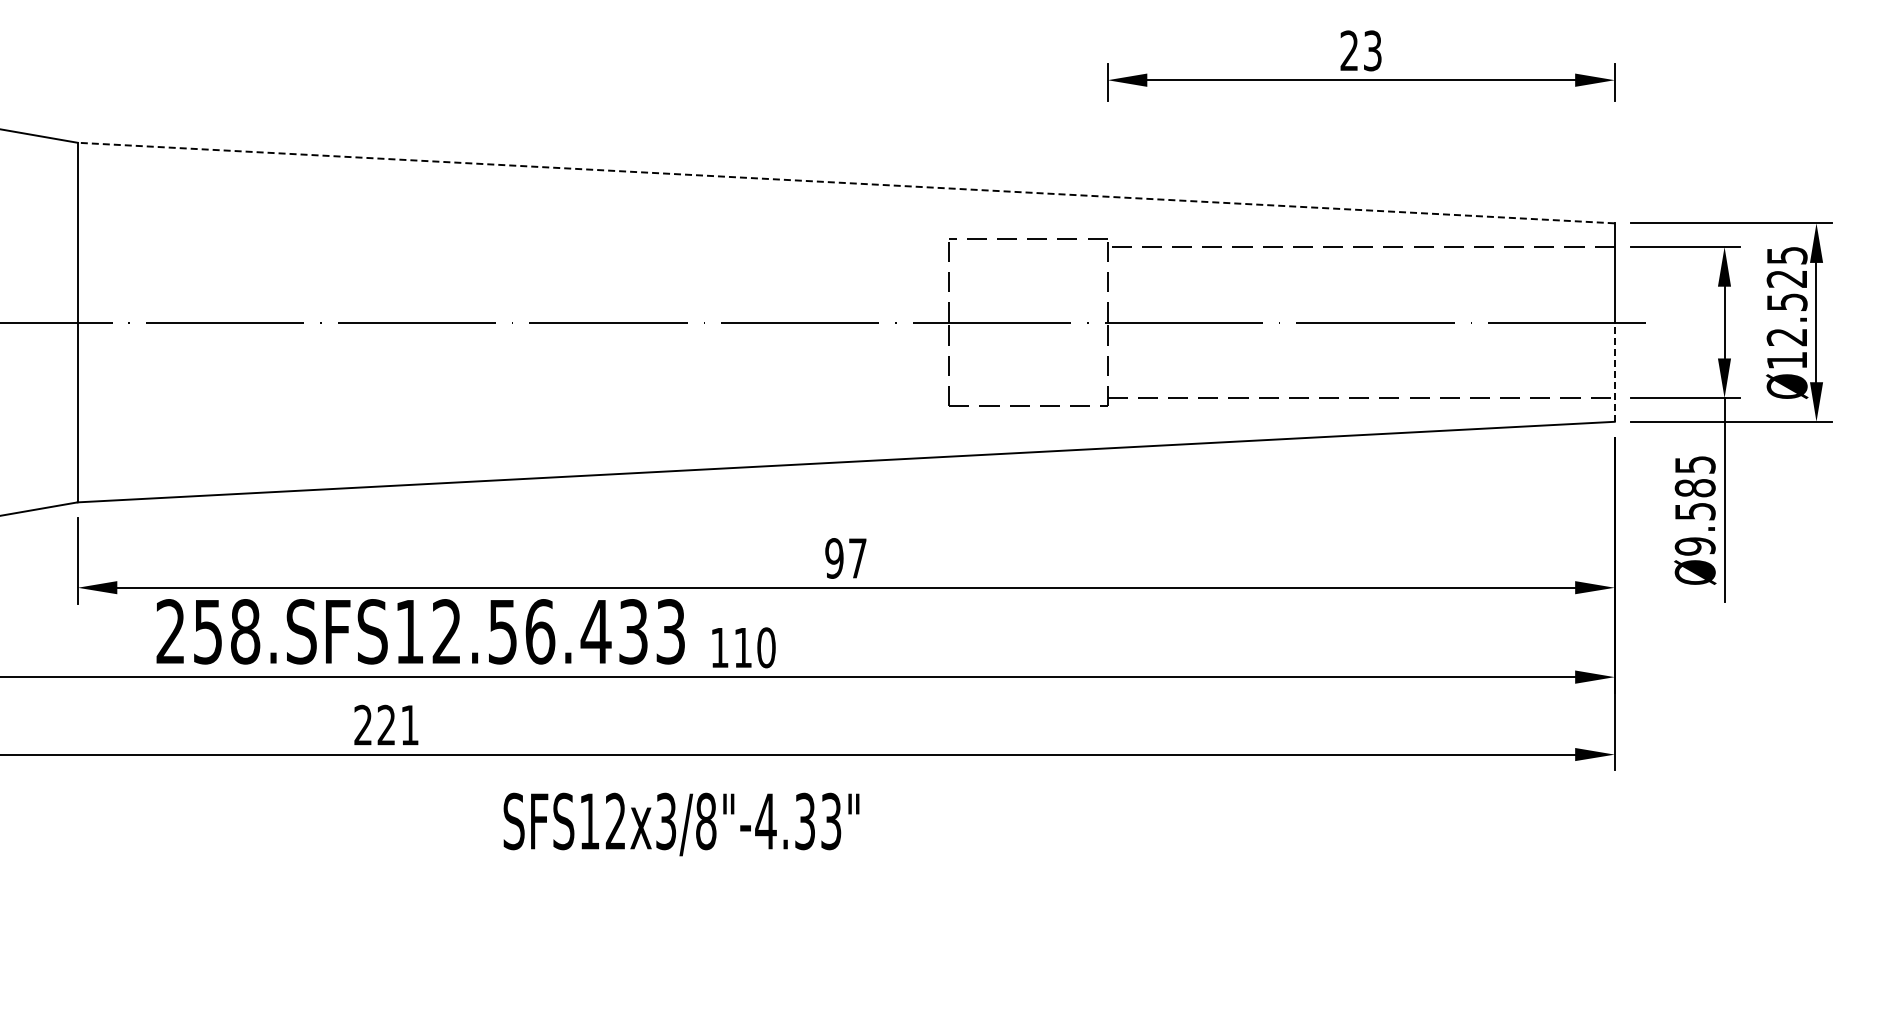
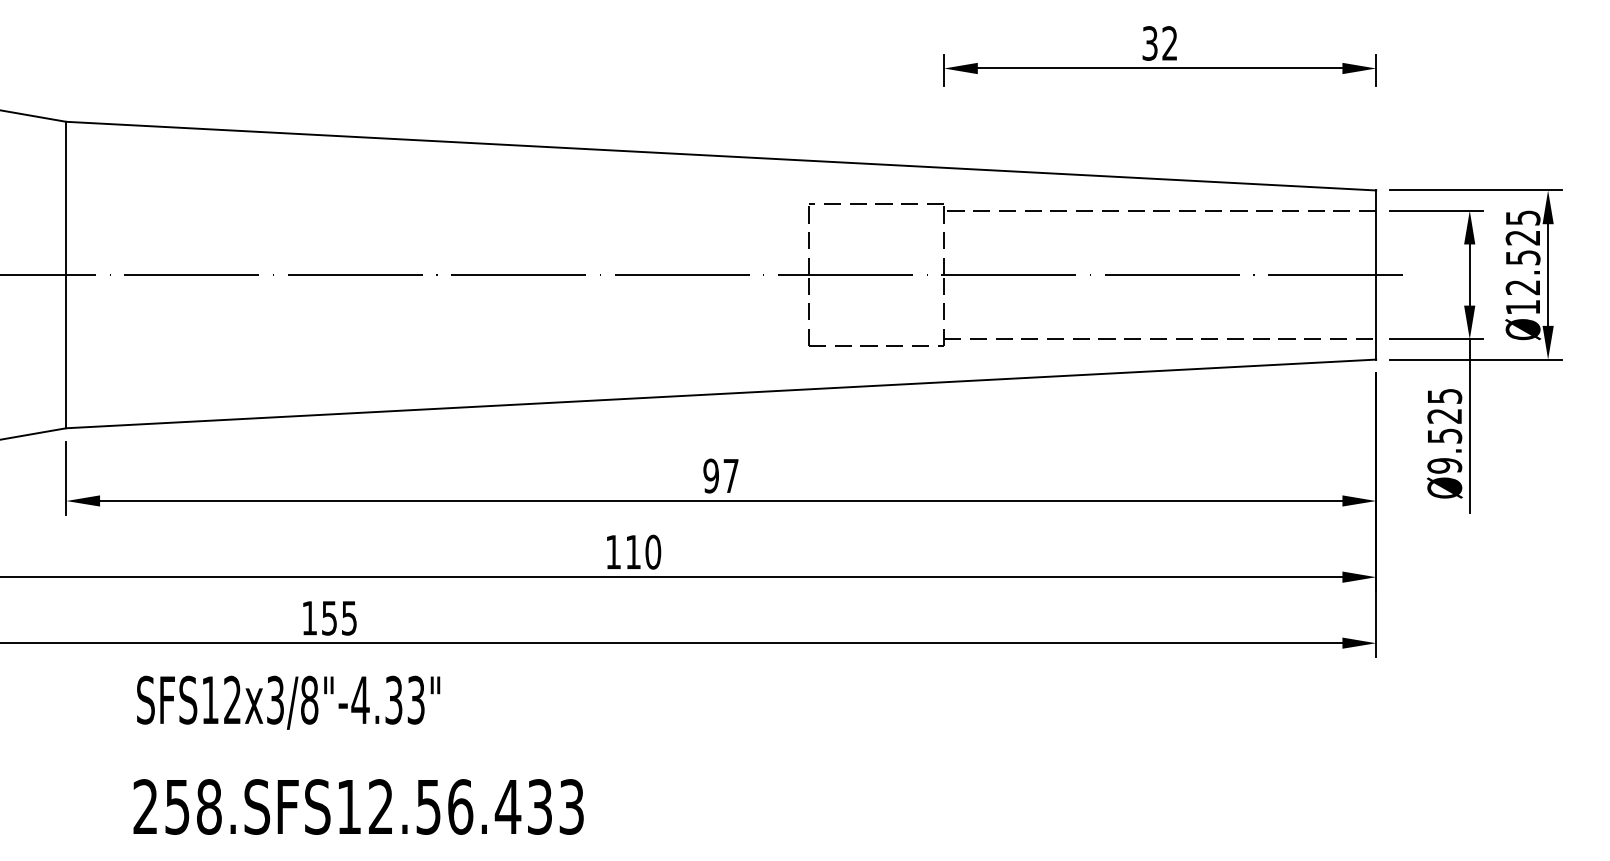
text: (1360, 50) -> (1159, 43), 23 -> 32
line: (846, 183) -> (721, 156), dashed -> solid
line: (1614, 372) -> (1375, 317), dashed -> solid
text: (1694, 488) -> (1444, 416), Ø9.585 -> Ø9.525
text: (420, 631) -> (358, 806), moved
text: (386, 724) -> (329, 617), 221 -> 155
text: (681, 824) -> (288, 702), moved

